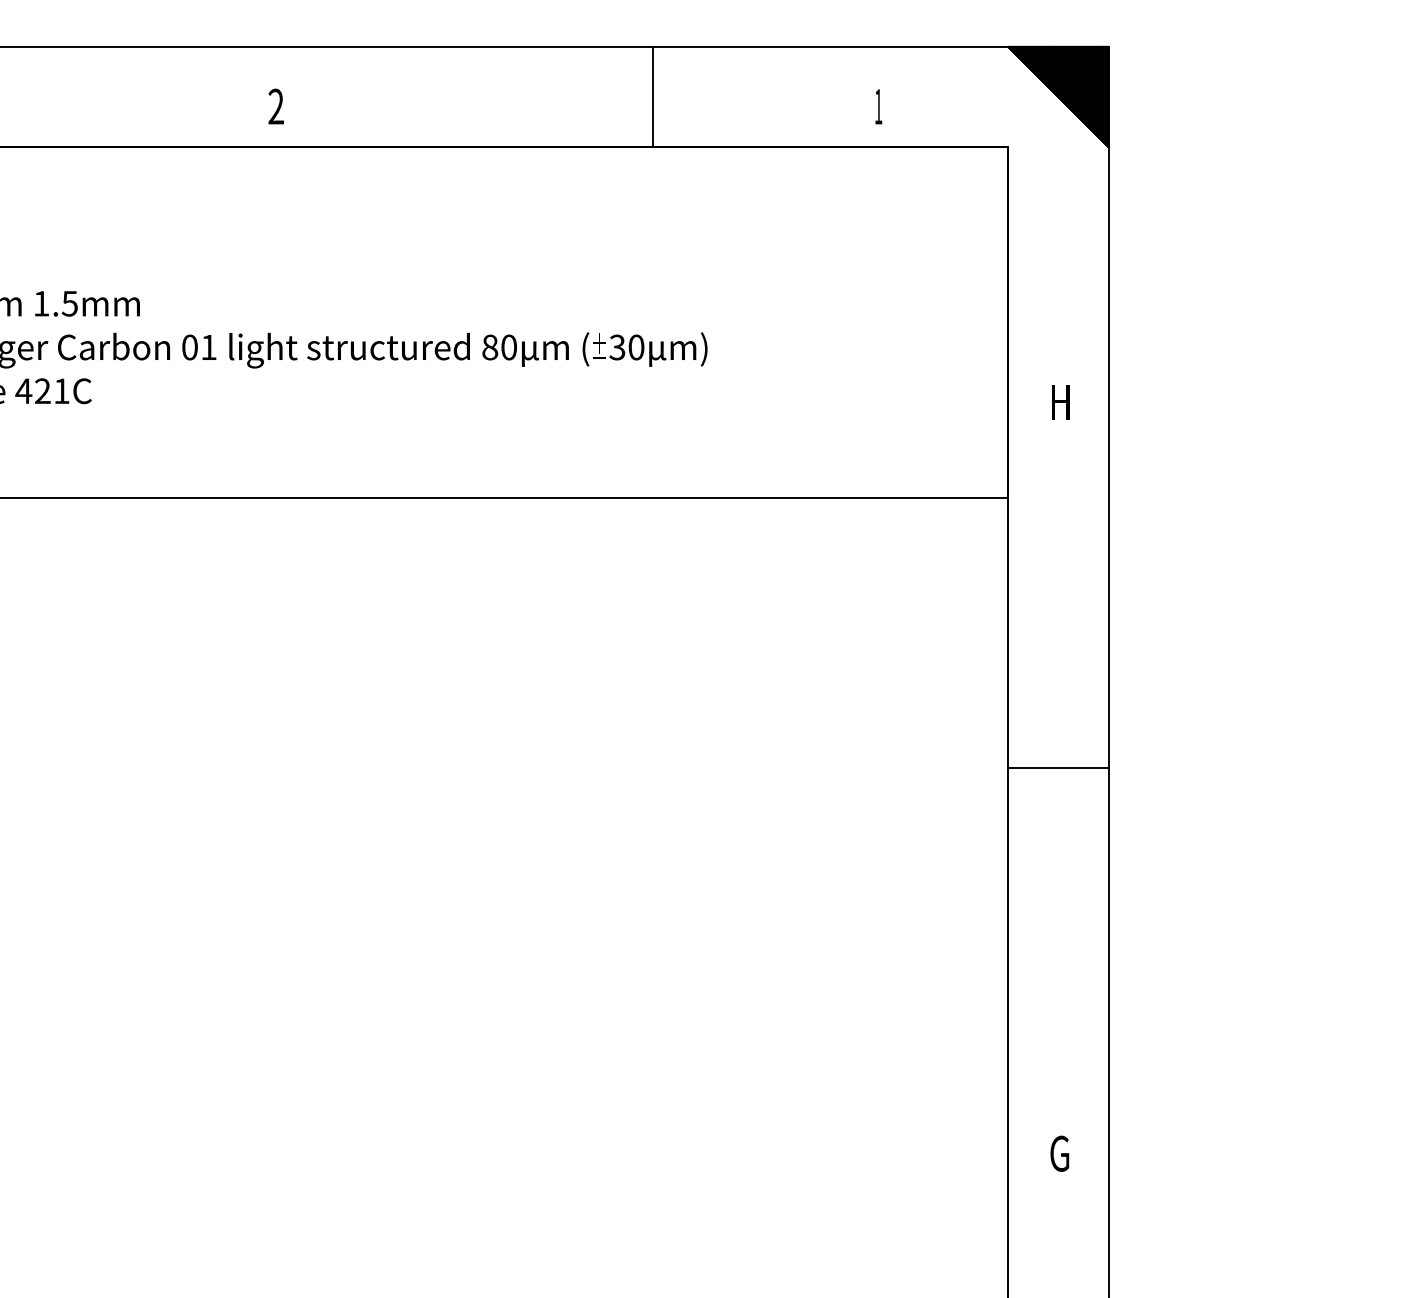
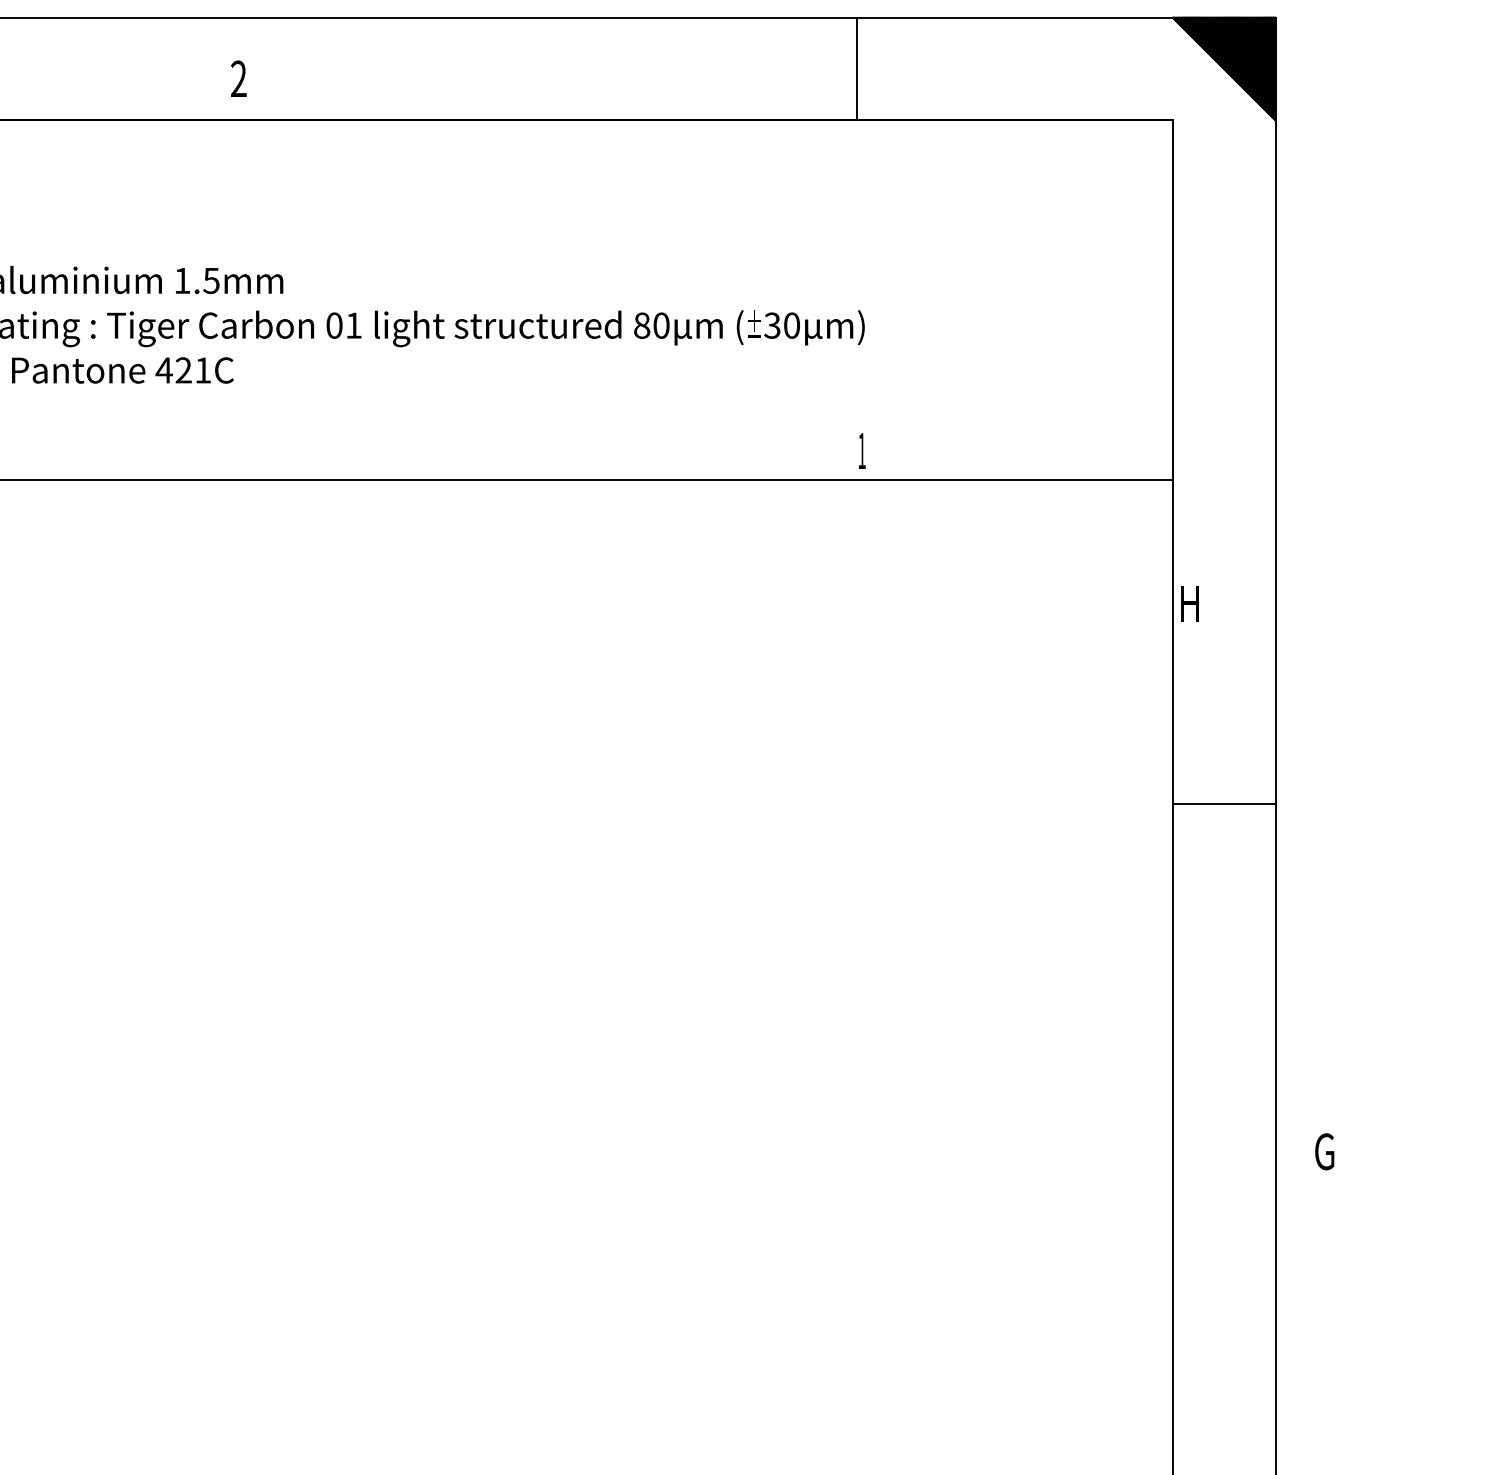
line: (652, 96) -> (856, 68), moved
text: (275, 106) -> (238, 78), moved
text: (879, 106) -> (862, 450), moved
text: (1060, 401) -> (1189, 603), moved
line: (1057, 767) -> (1223, 803), moved
text: (1059, 1153) -> (1324, 1151), moved

